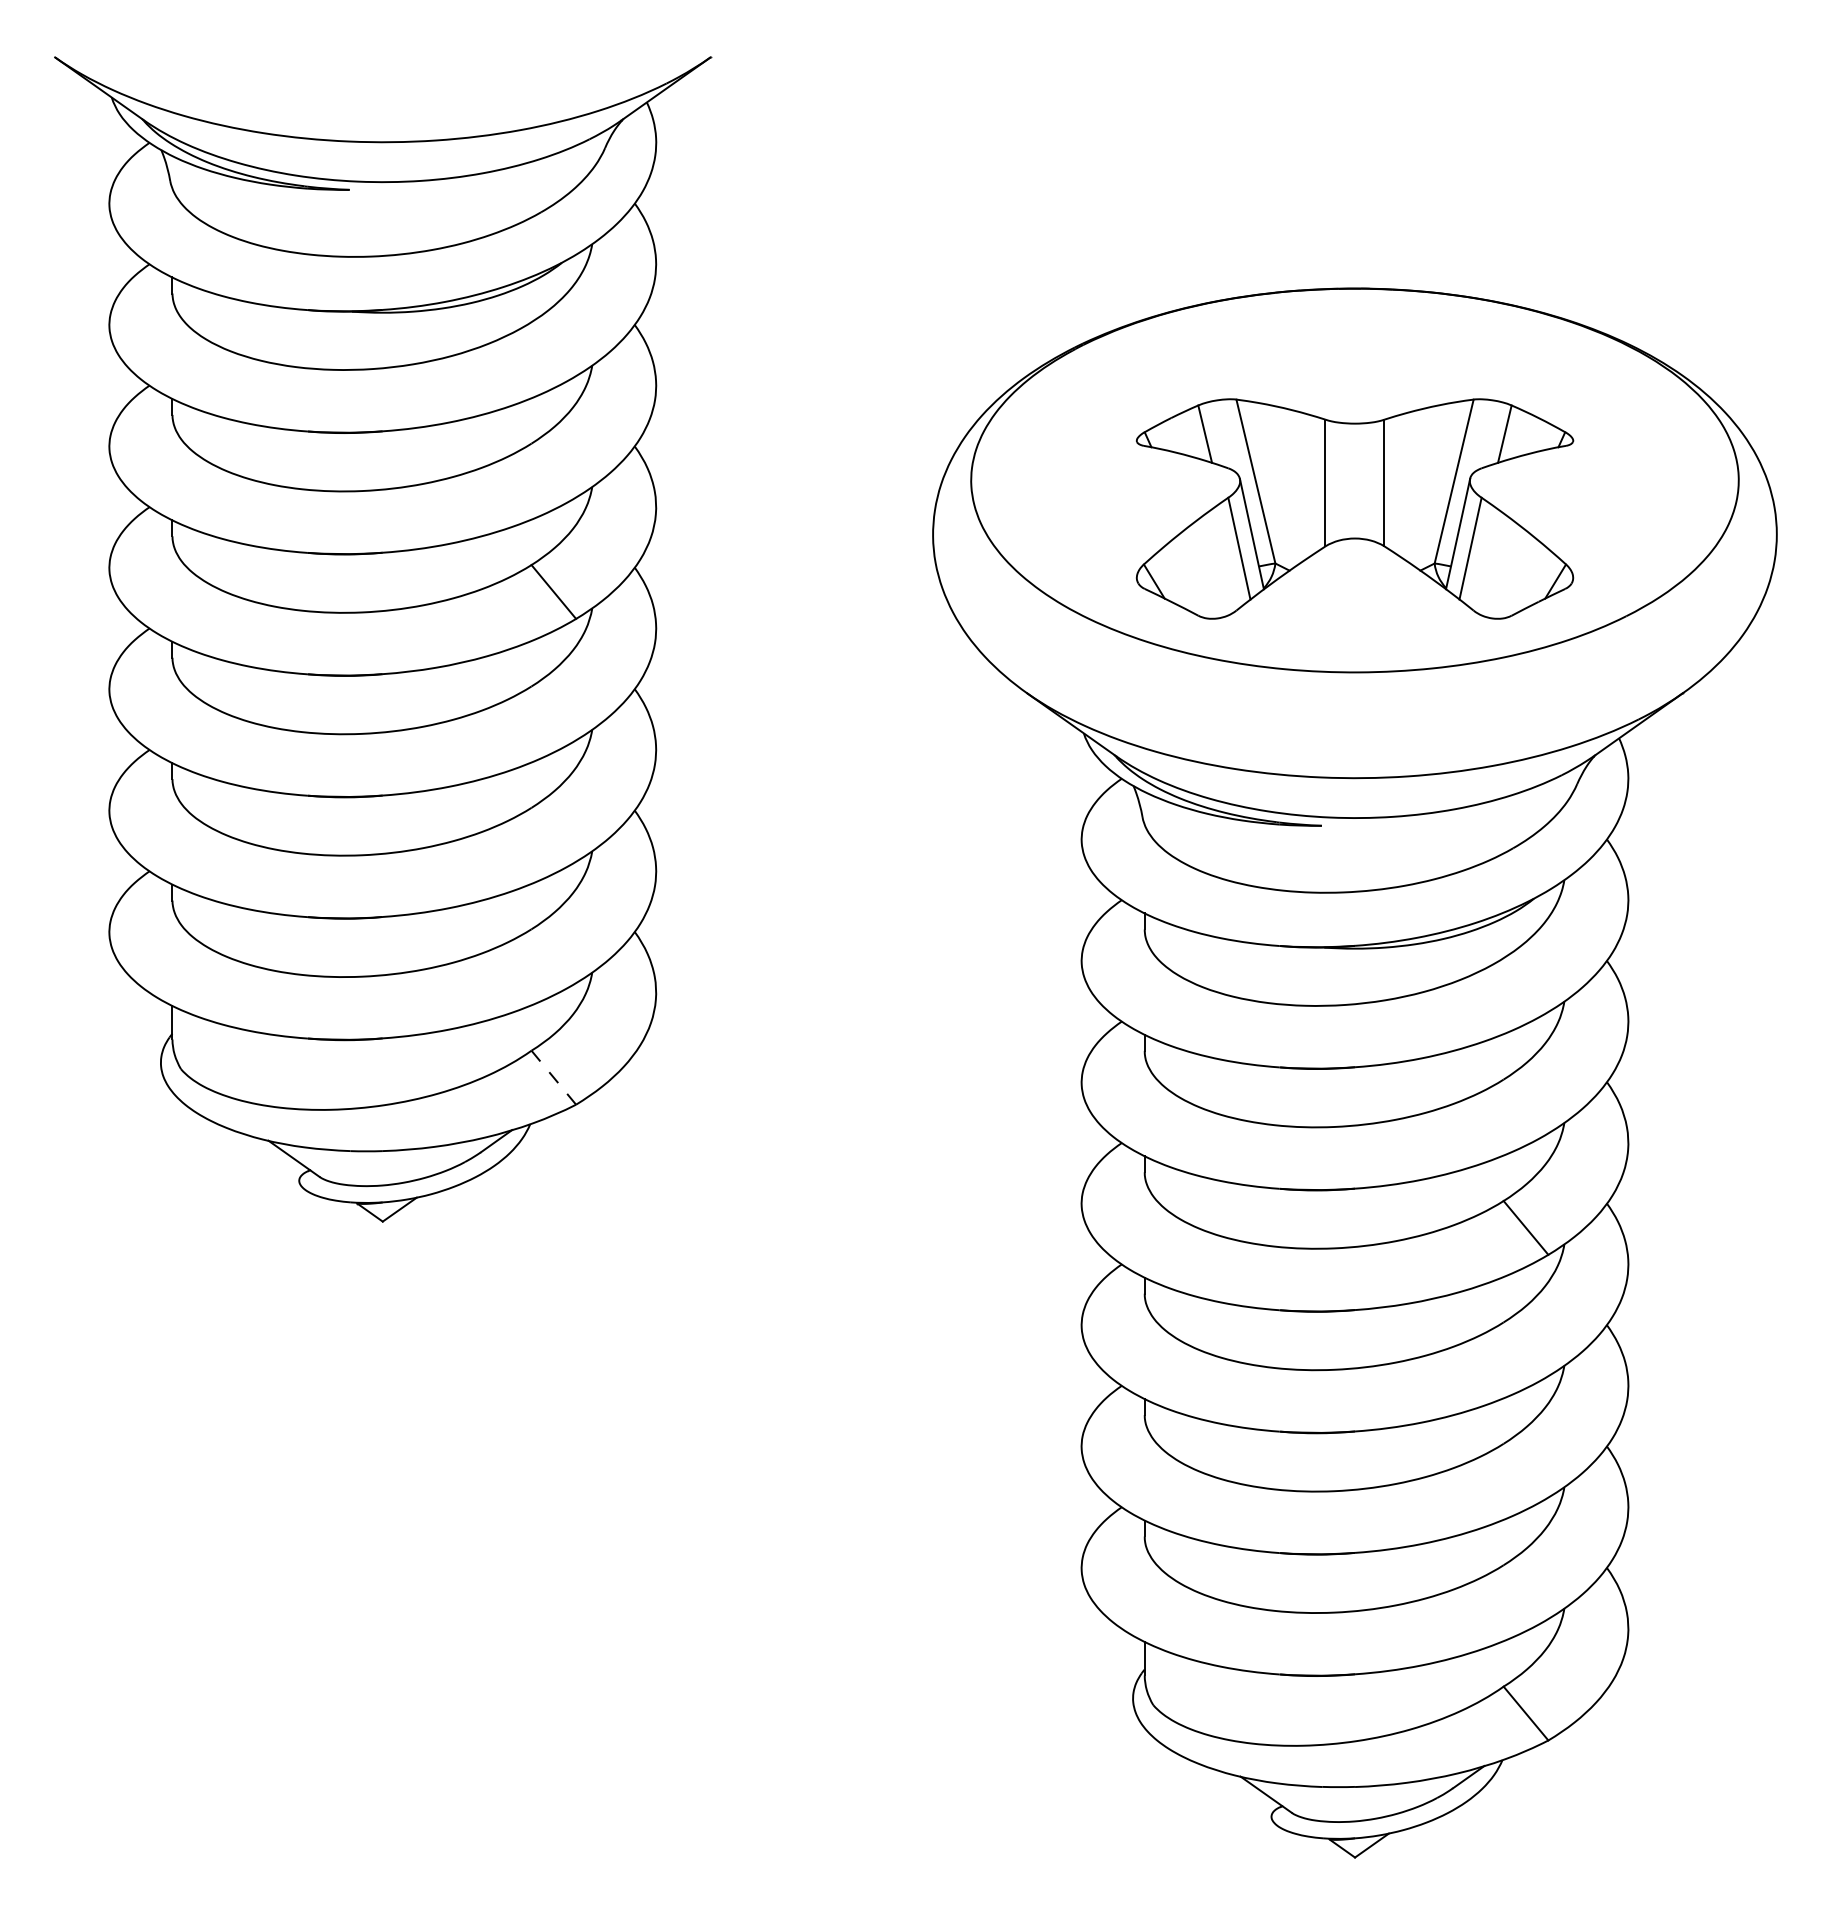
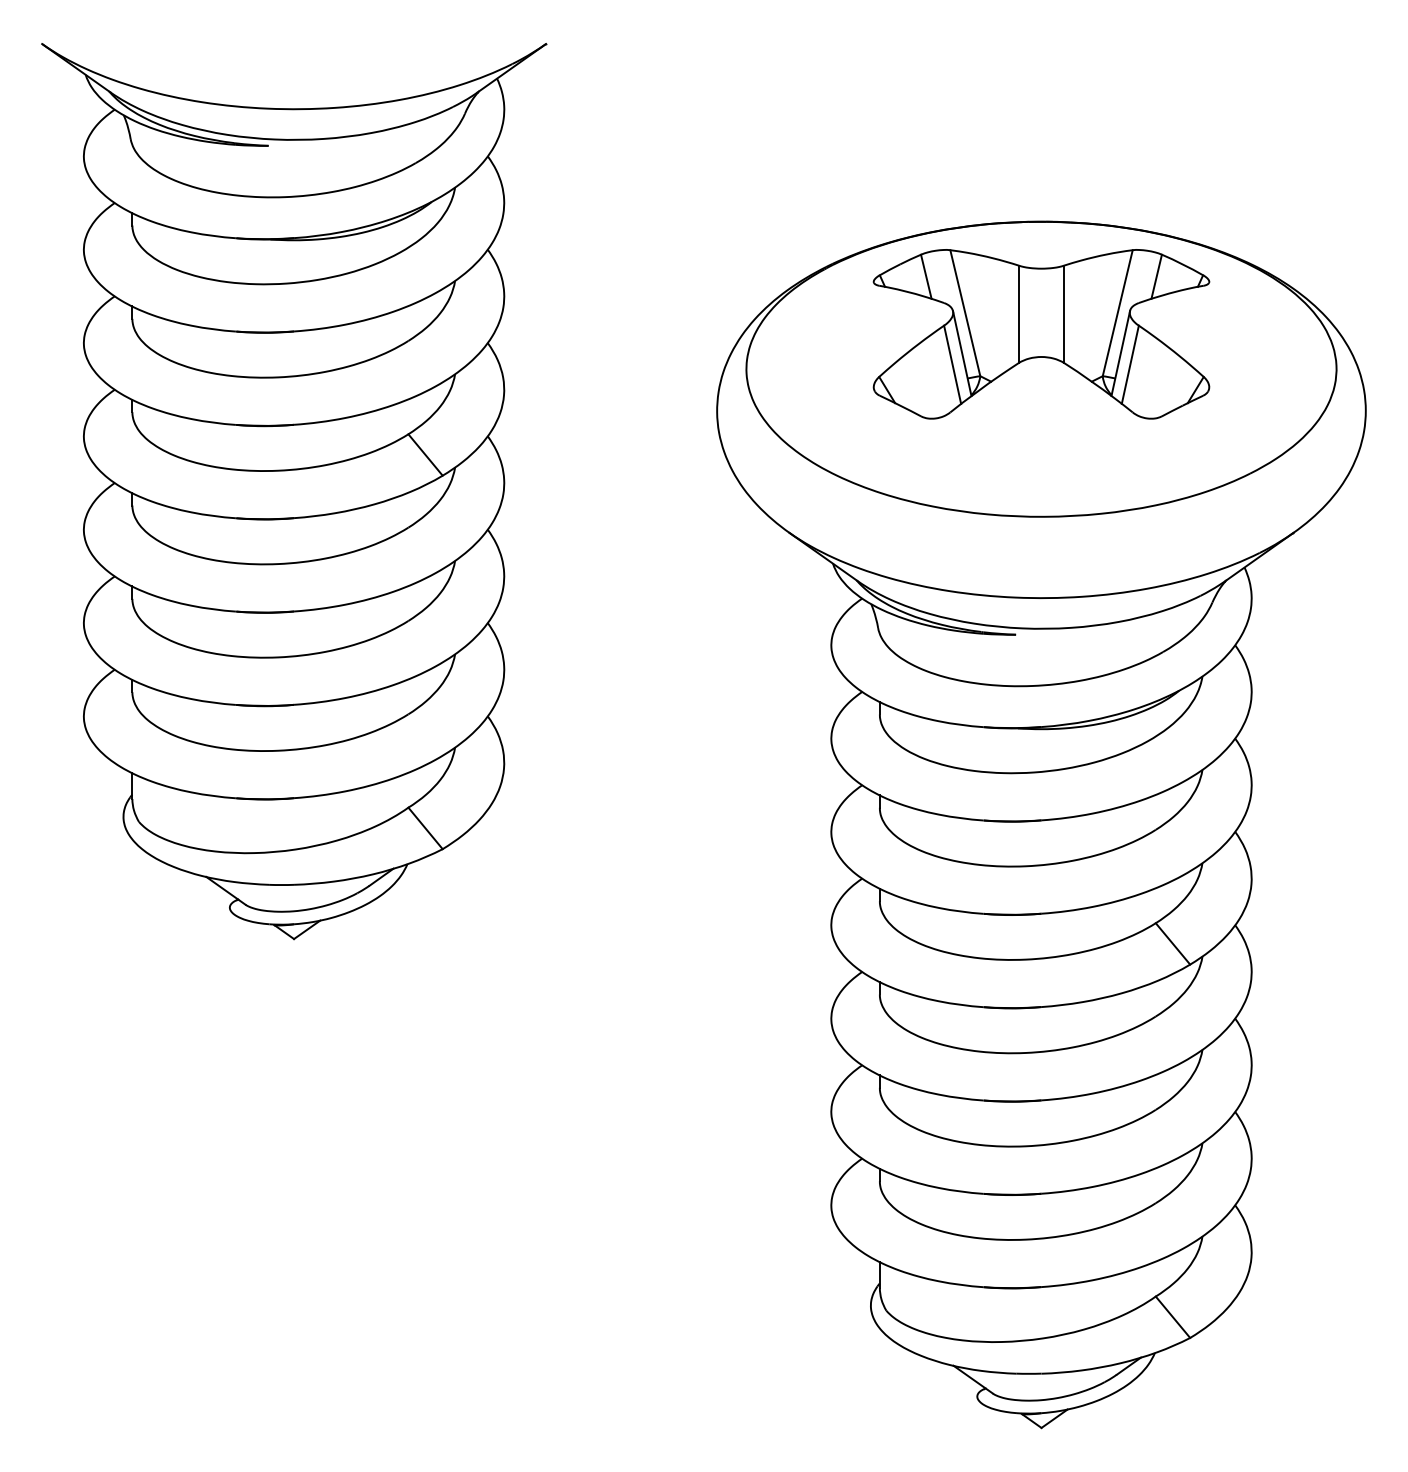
part: (1354, 508) -> (1041, 333), moved
line: (553, 1077) -> (425, 828), dashed -> solid

